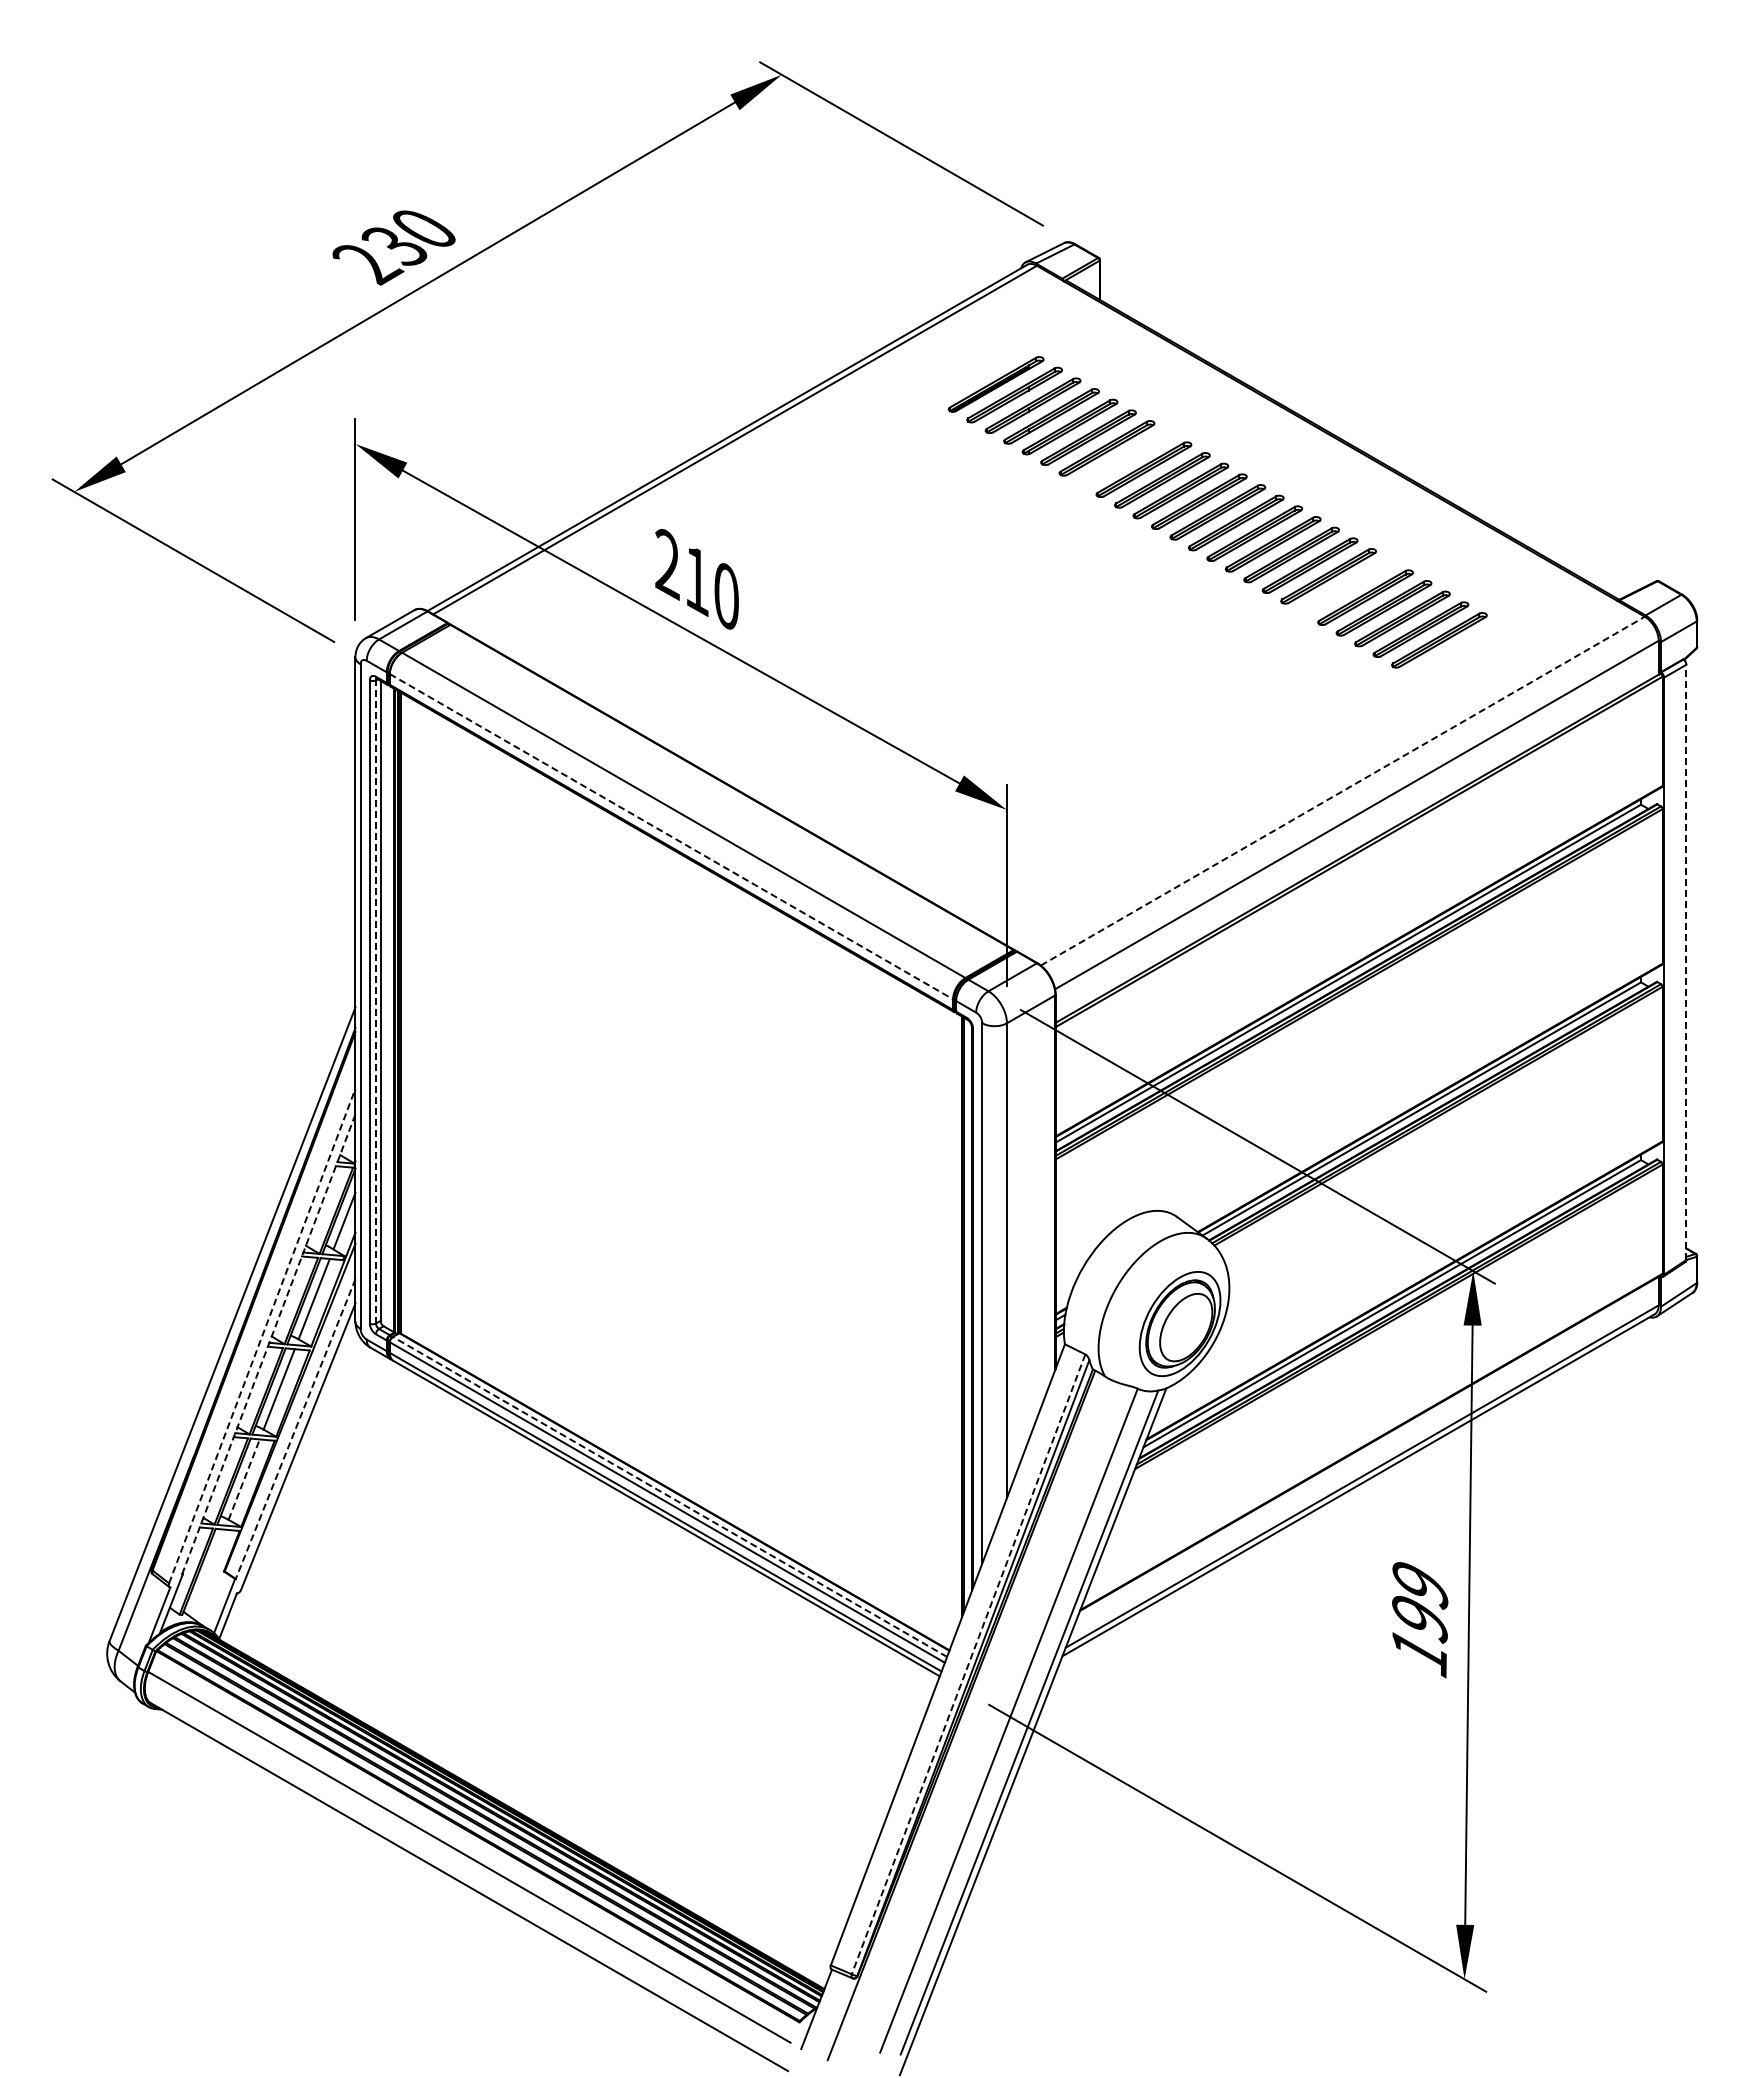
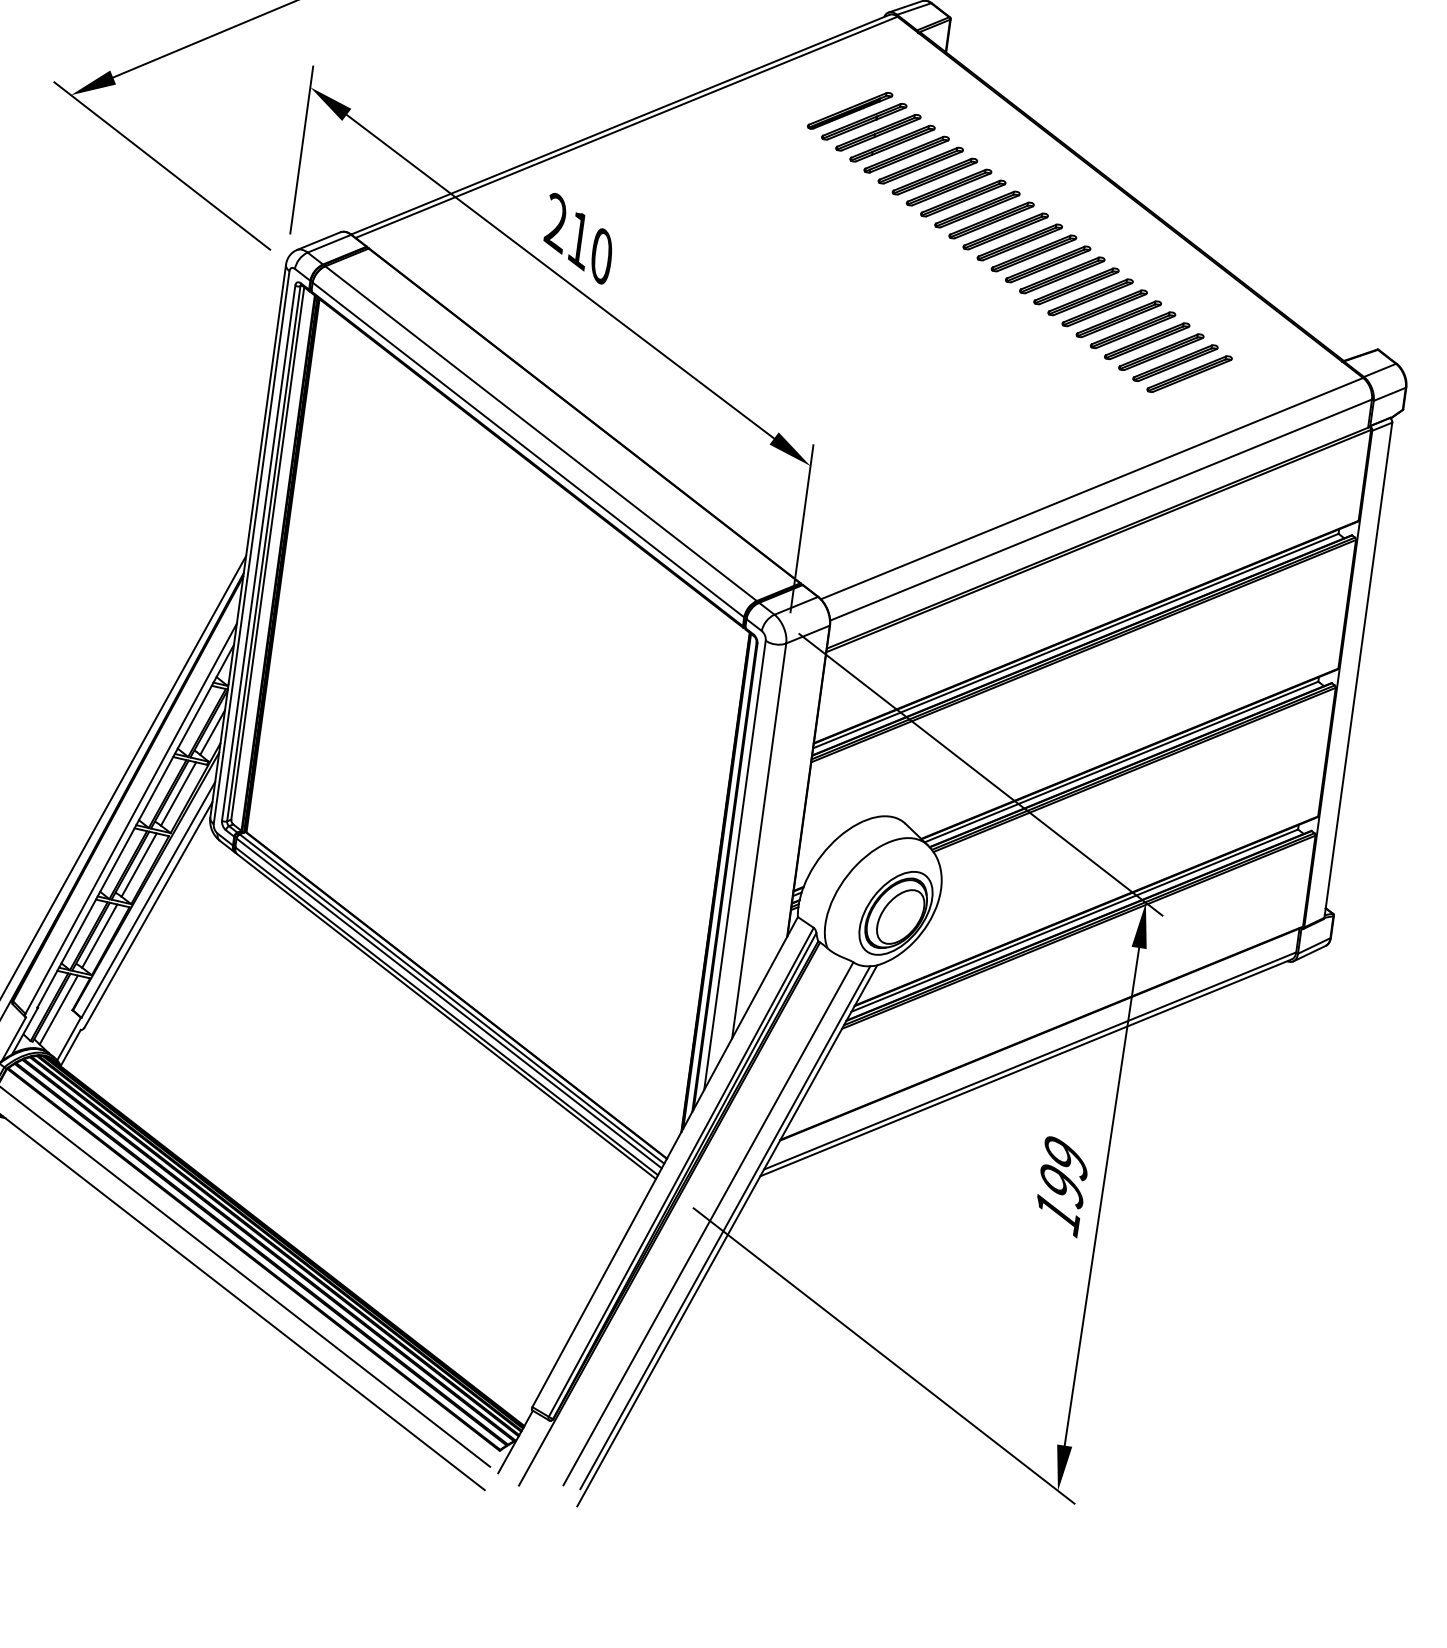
part: (1125, 458) -> (949, 187), added
part: (1346, 586) -> (1118, 318), added
line: (1342, 791) -> (1091, 488), dashed -> solid
line: (671, 836) -> (528, 449), dashed -> solid
line: (1686, 962) -> (1358, 670), dashed -> solid
line: (375, 1001) -> (263, 553), dashed -> solid
line: (262, 1335) -> (131, 818), dashed -> solid
line: (268, 1344) -> (135, 826), dashed -> solid
line: (295, 1429) -> (148, 900), dashed -> solid
line: (244, 1479) -> (100, 936), dashed -> solid
line: (670, 1496) -> (452, 998), dashed -> solid
line: (207, 1573) -> (58, 1010), added
line: (968, 1664) -> (681, 1172), dashed -> solid

